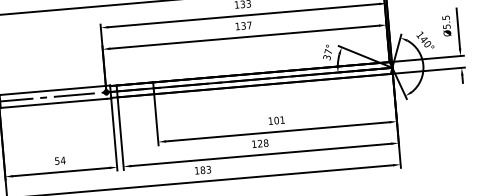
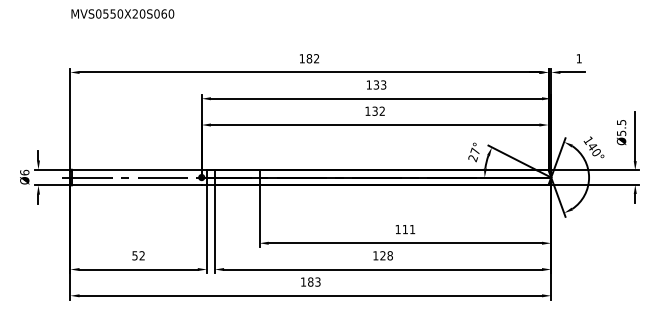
text: (248, 24) -> (381, 110), 137 -> 132
text: (327, 57) -> (473, 158), 37° -> 27°
text: (276, 120) -> (405, 229), 101 -> 111
text: (63, 160) -> (142, 255), 54 -> 52

